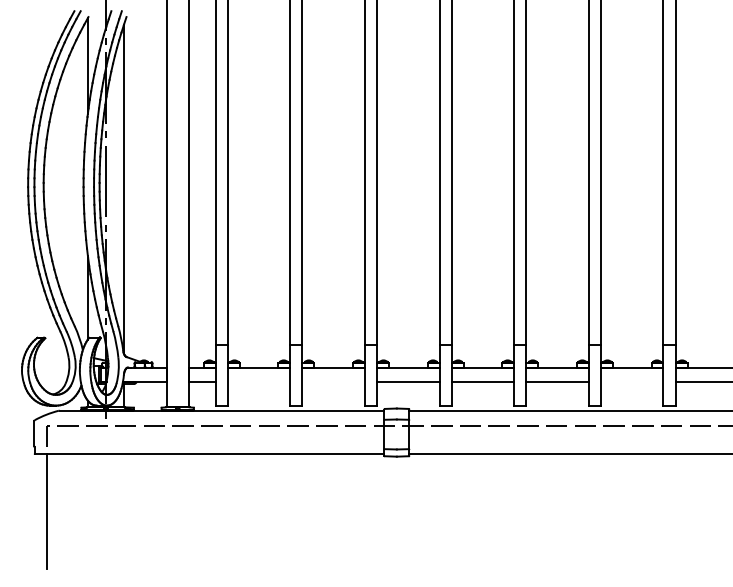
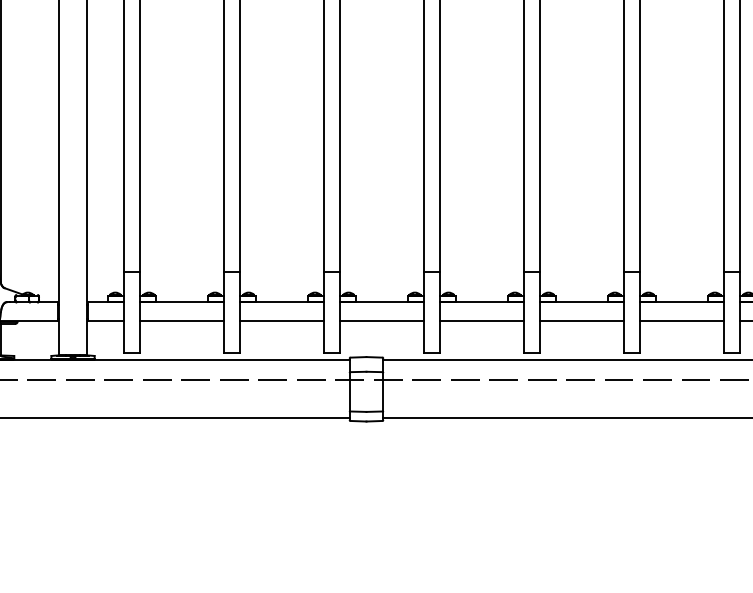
line: (259, 381) -> (182, 320), added
line: (333, 381) -> (281, 320), added
line: (632, 381) -> (682, 320), added

